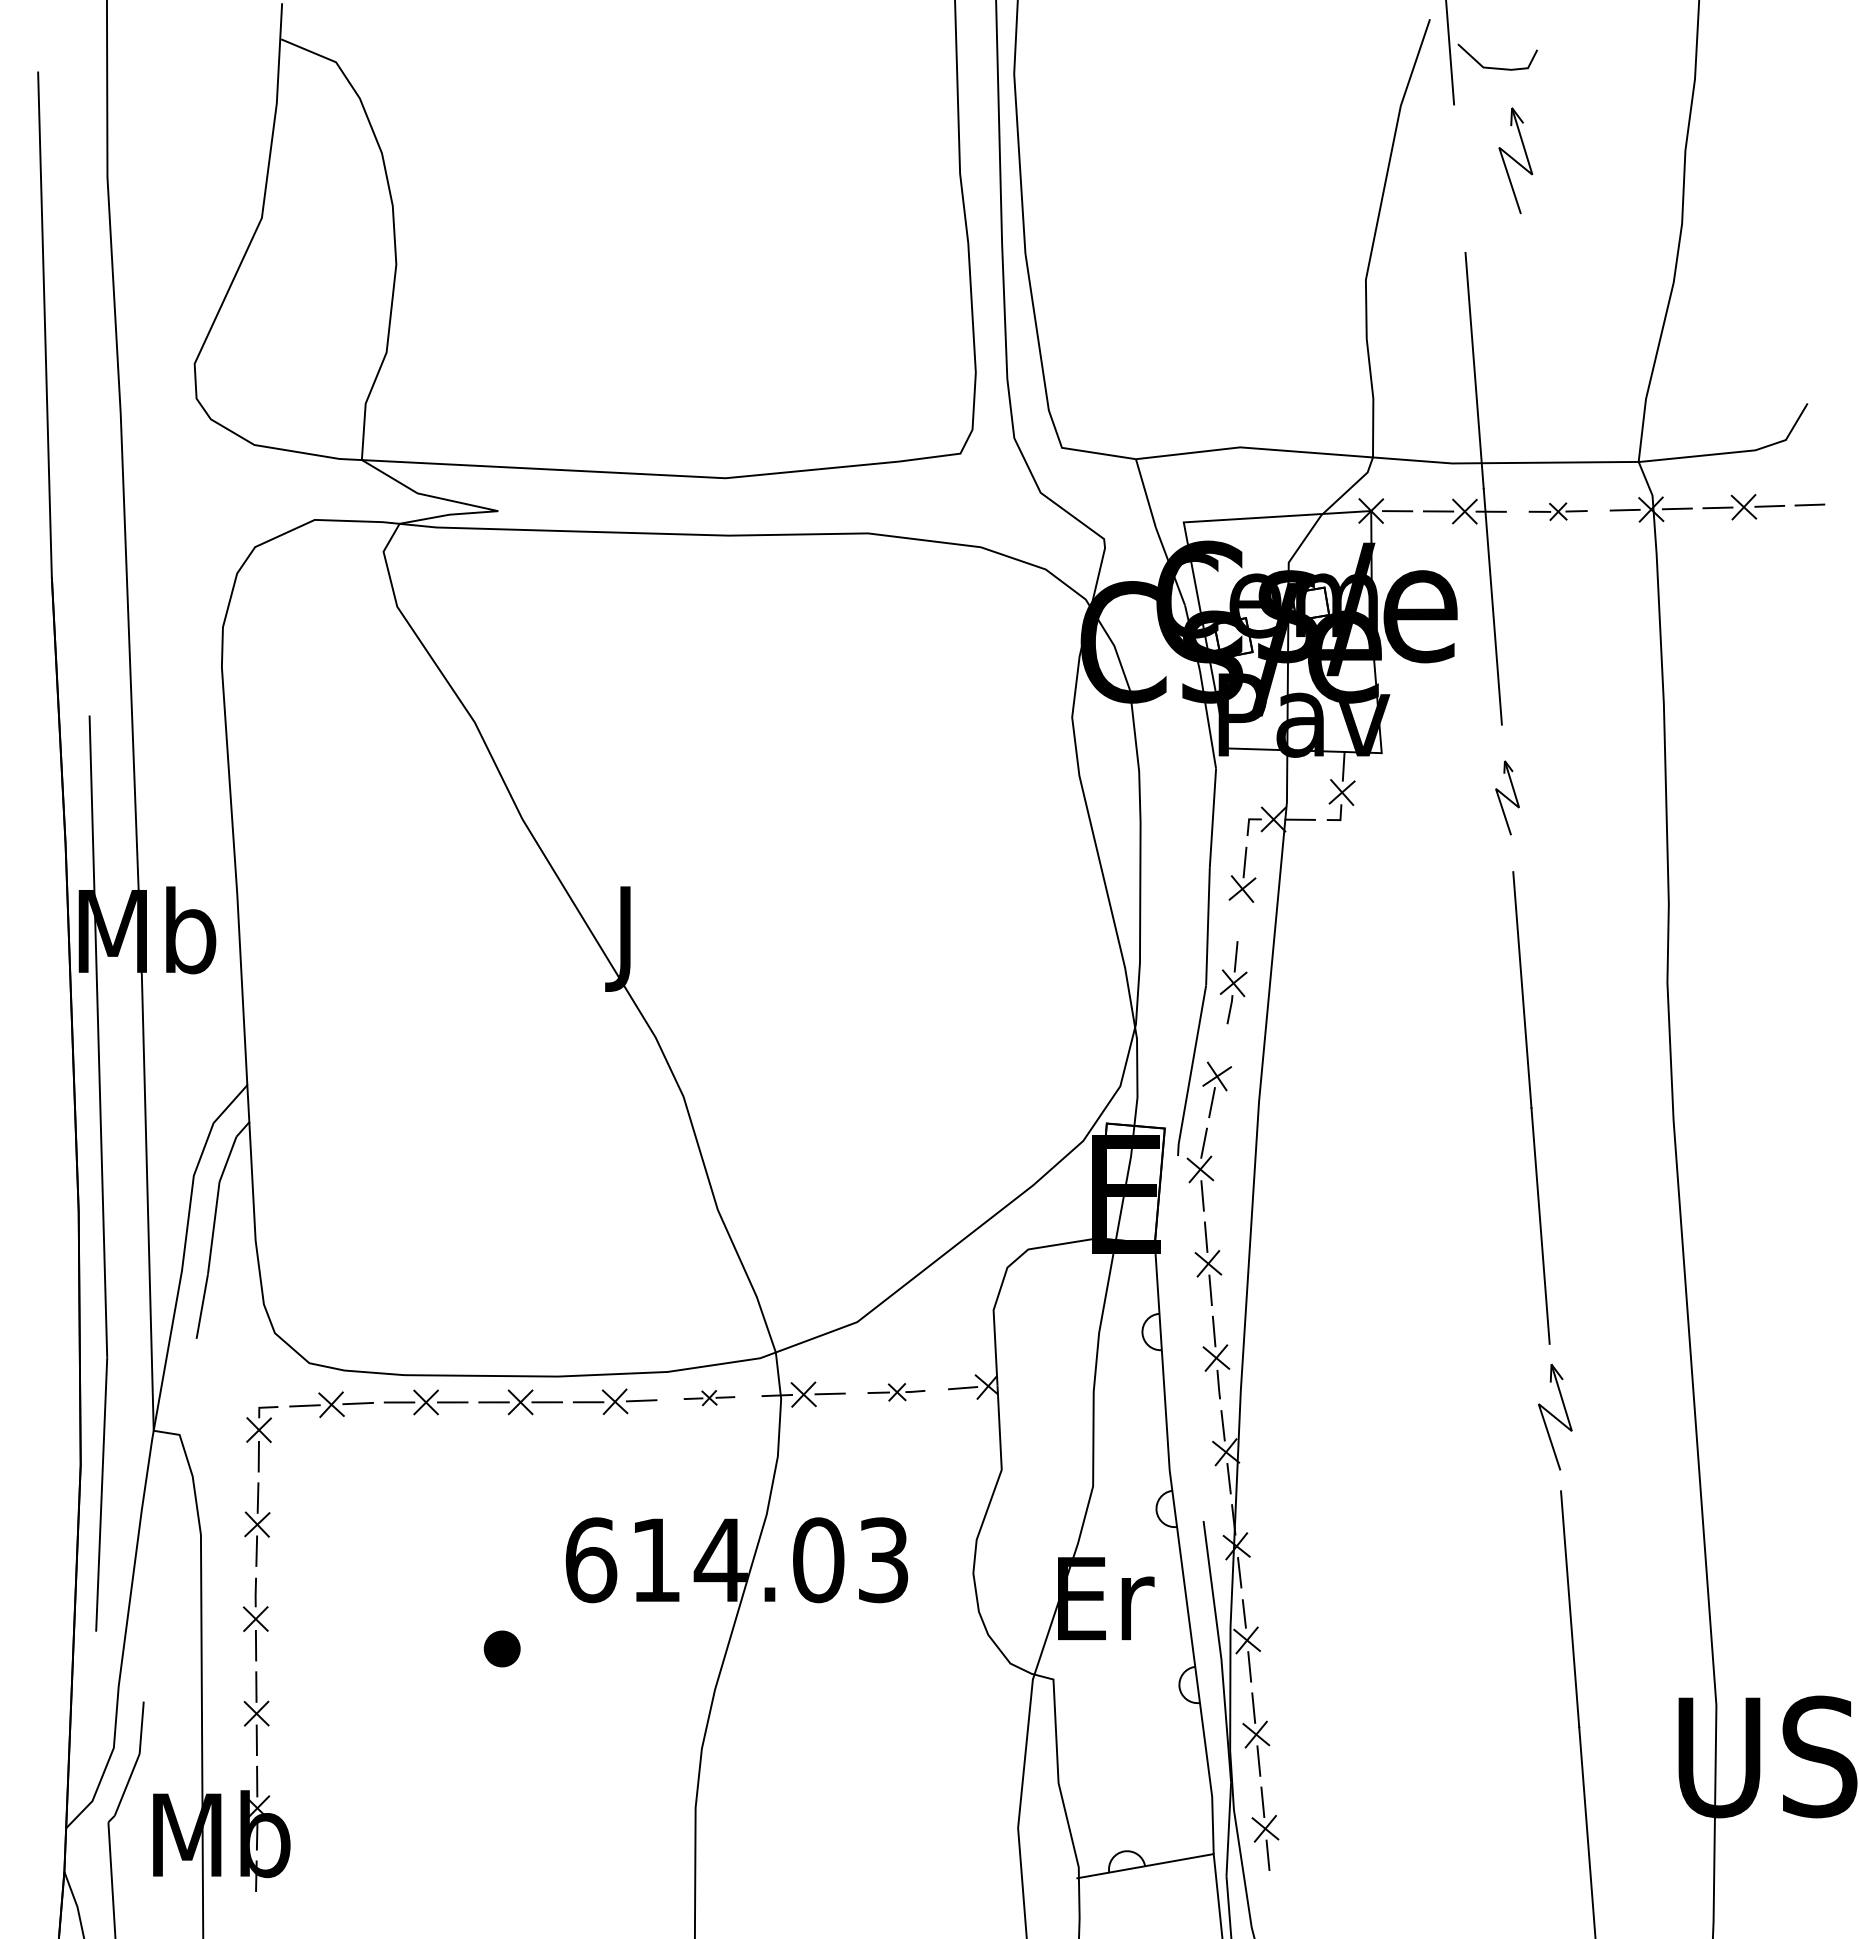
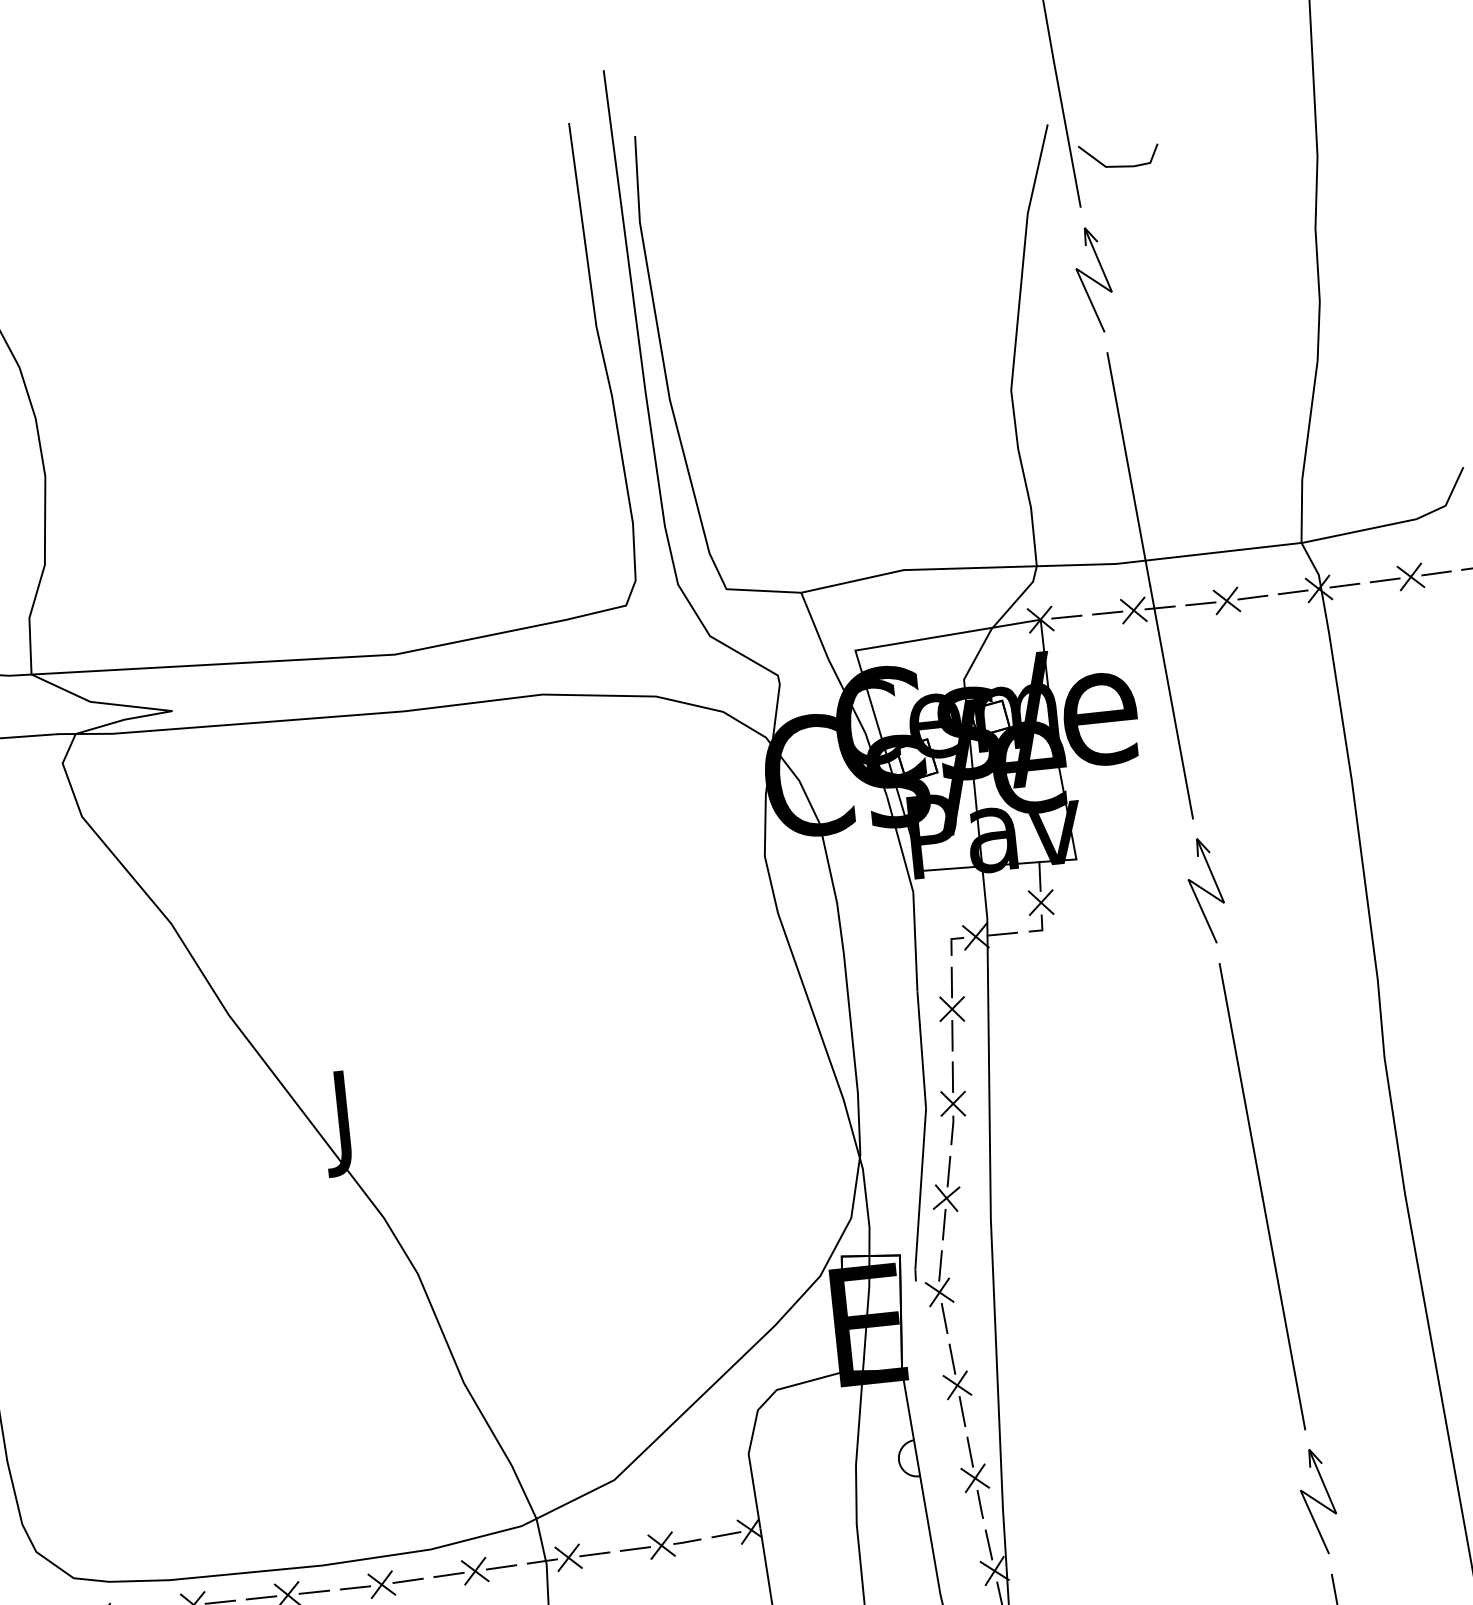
part: (1515, 160) -> (1093, 279), moved
part: (1557, 511) -> (1225, 600), size x1.43
part: (1507, 797) -> (1206, 890), size x1.43
line: (1239, 915) -> (951, 1035), added
line: (1222, 1049) -> (949, 1170), added
part: (896, 1392) -> (660, 1545), size x1.43
part: (709, 1397) -> (475, 1570), size x1.67

